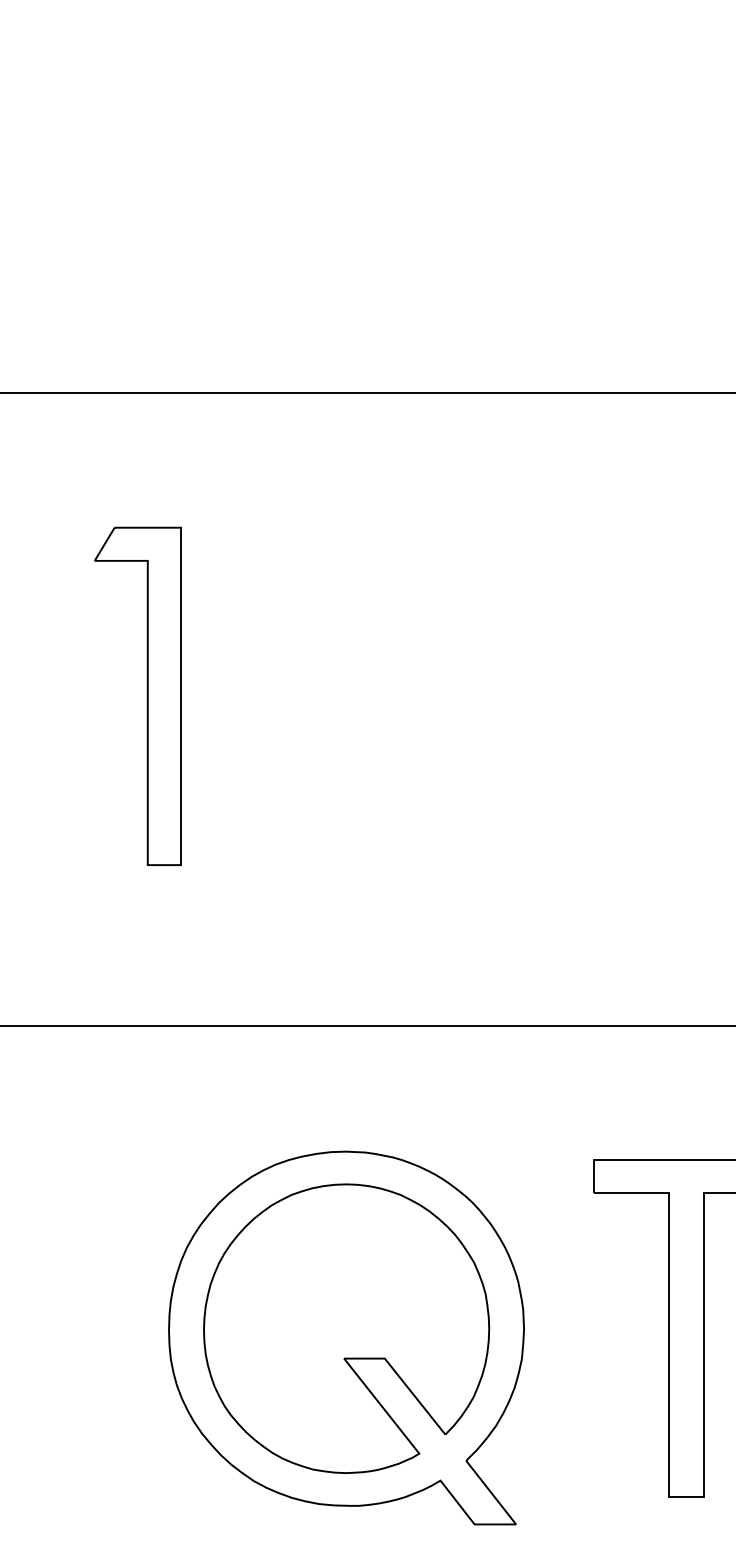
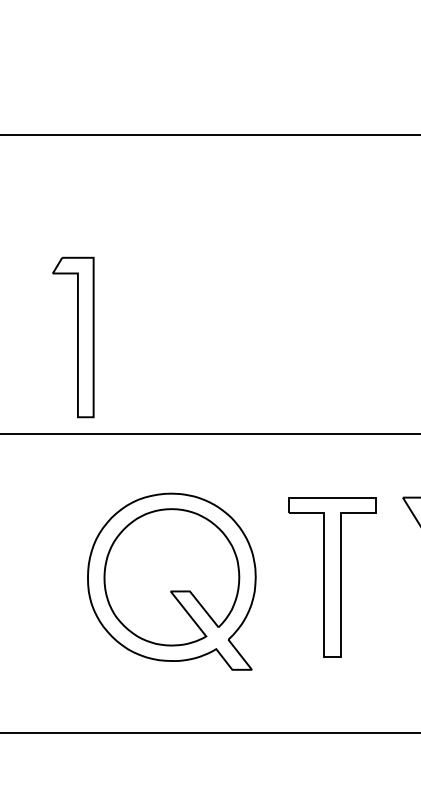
part: (138, 696) -> (73, 337), moved

